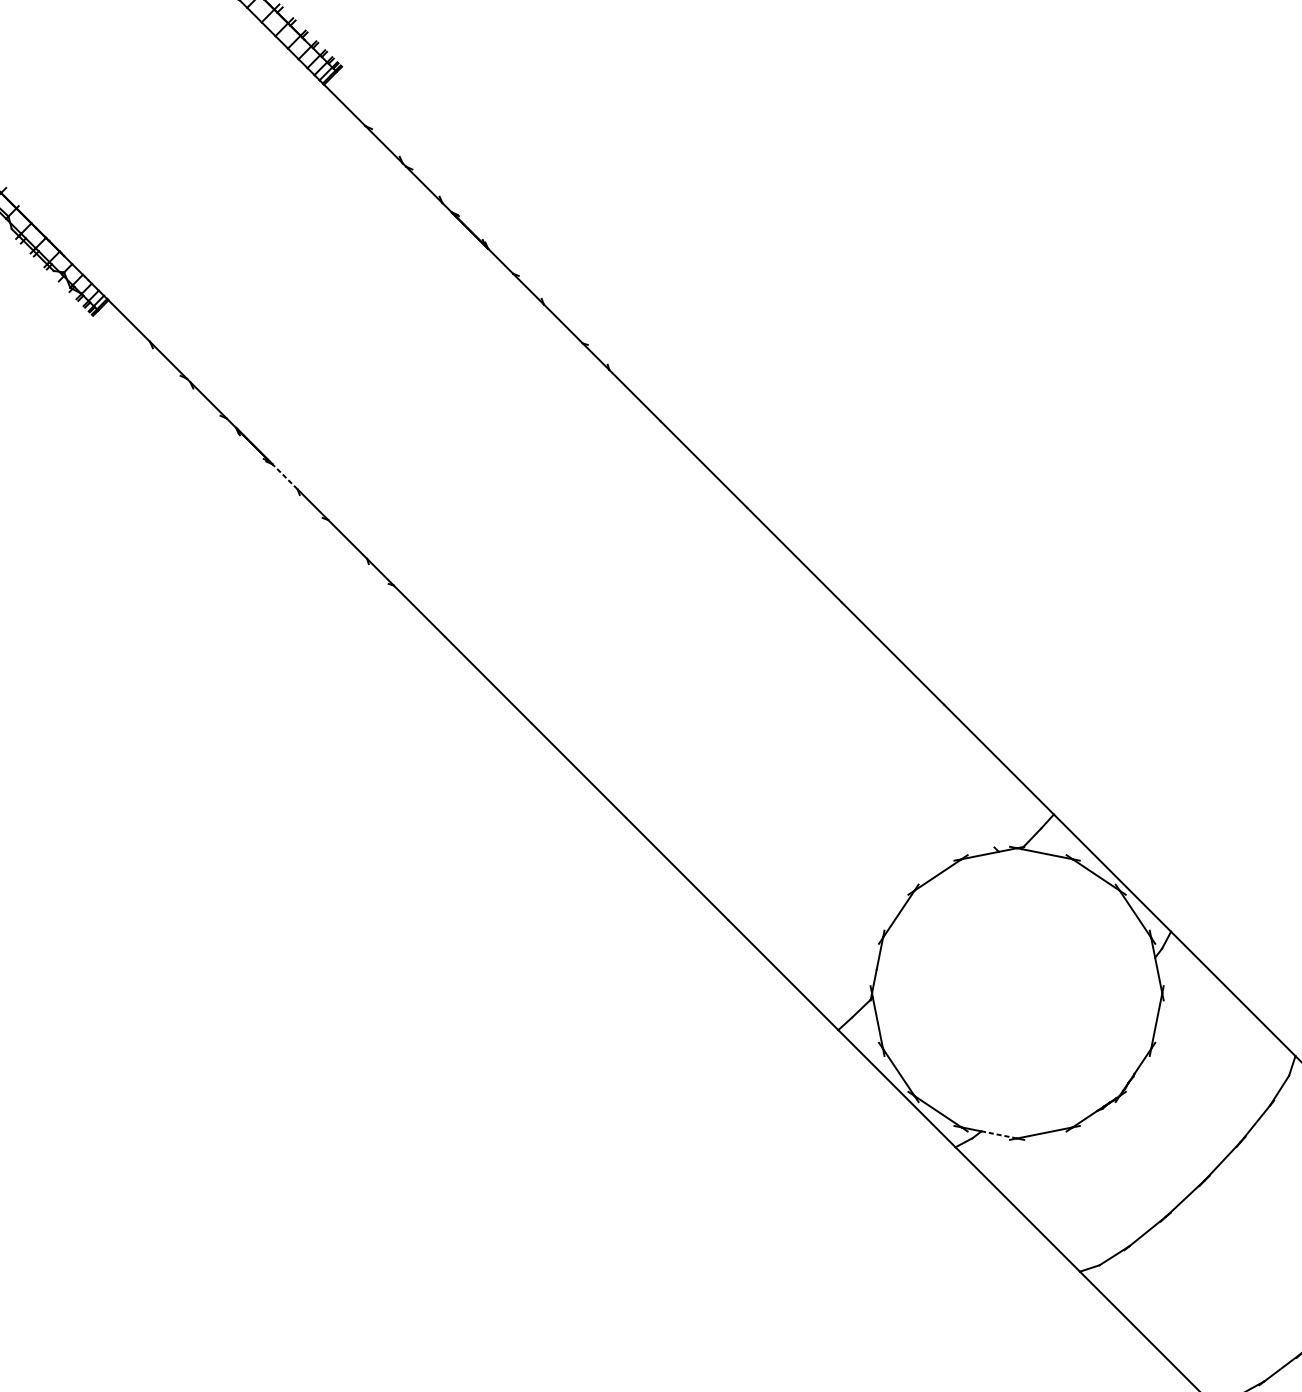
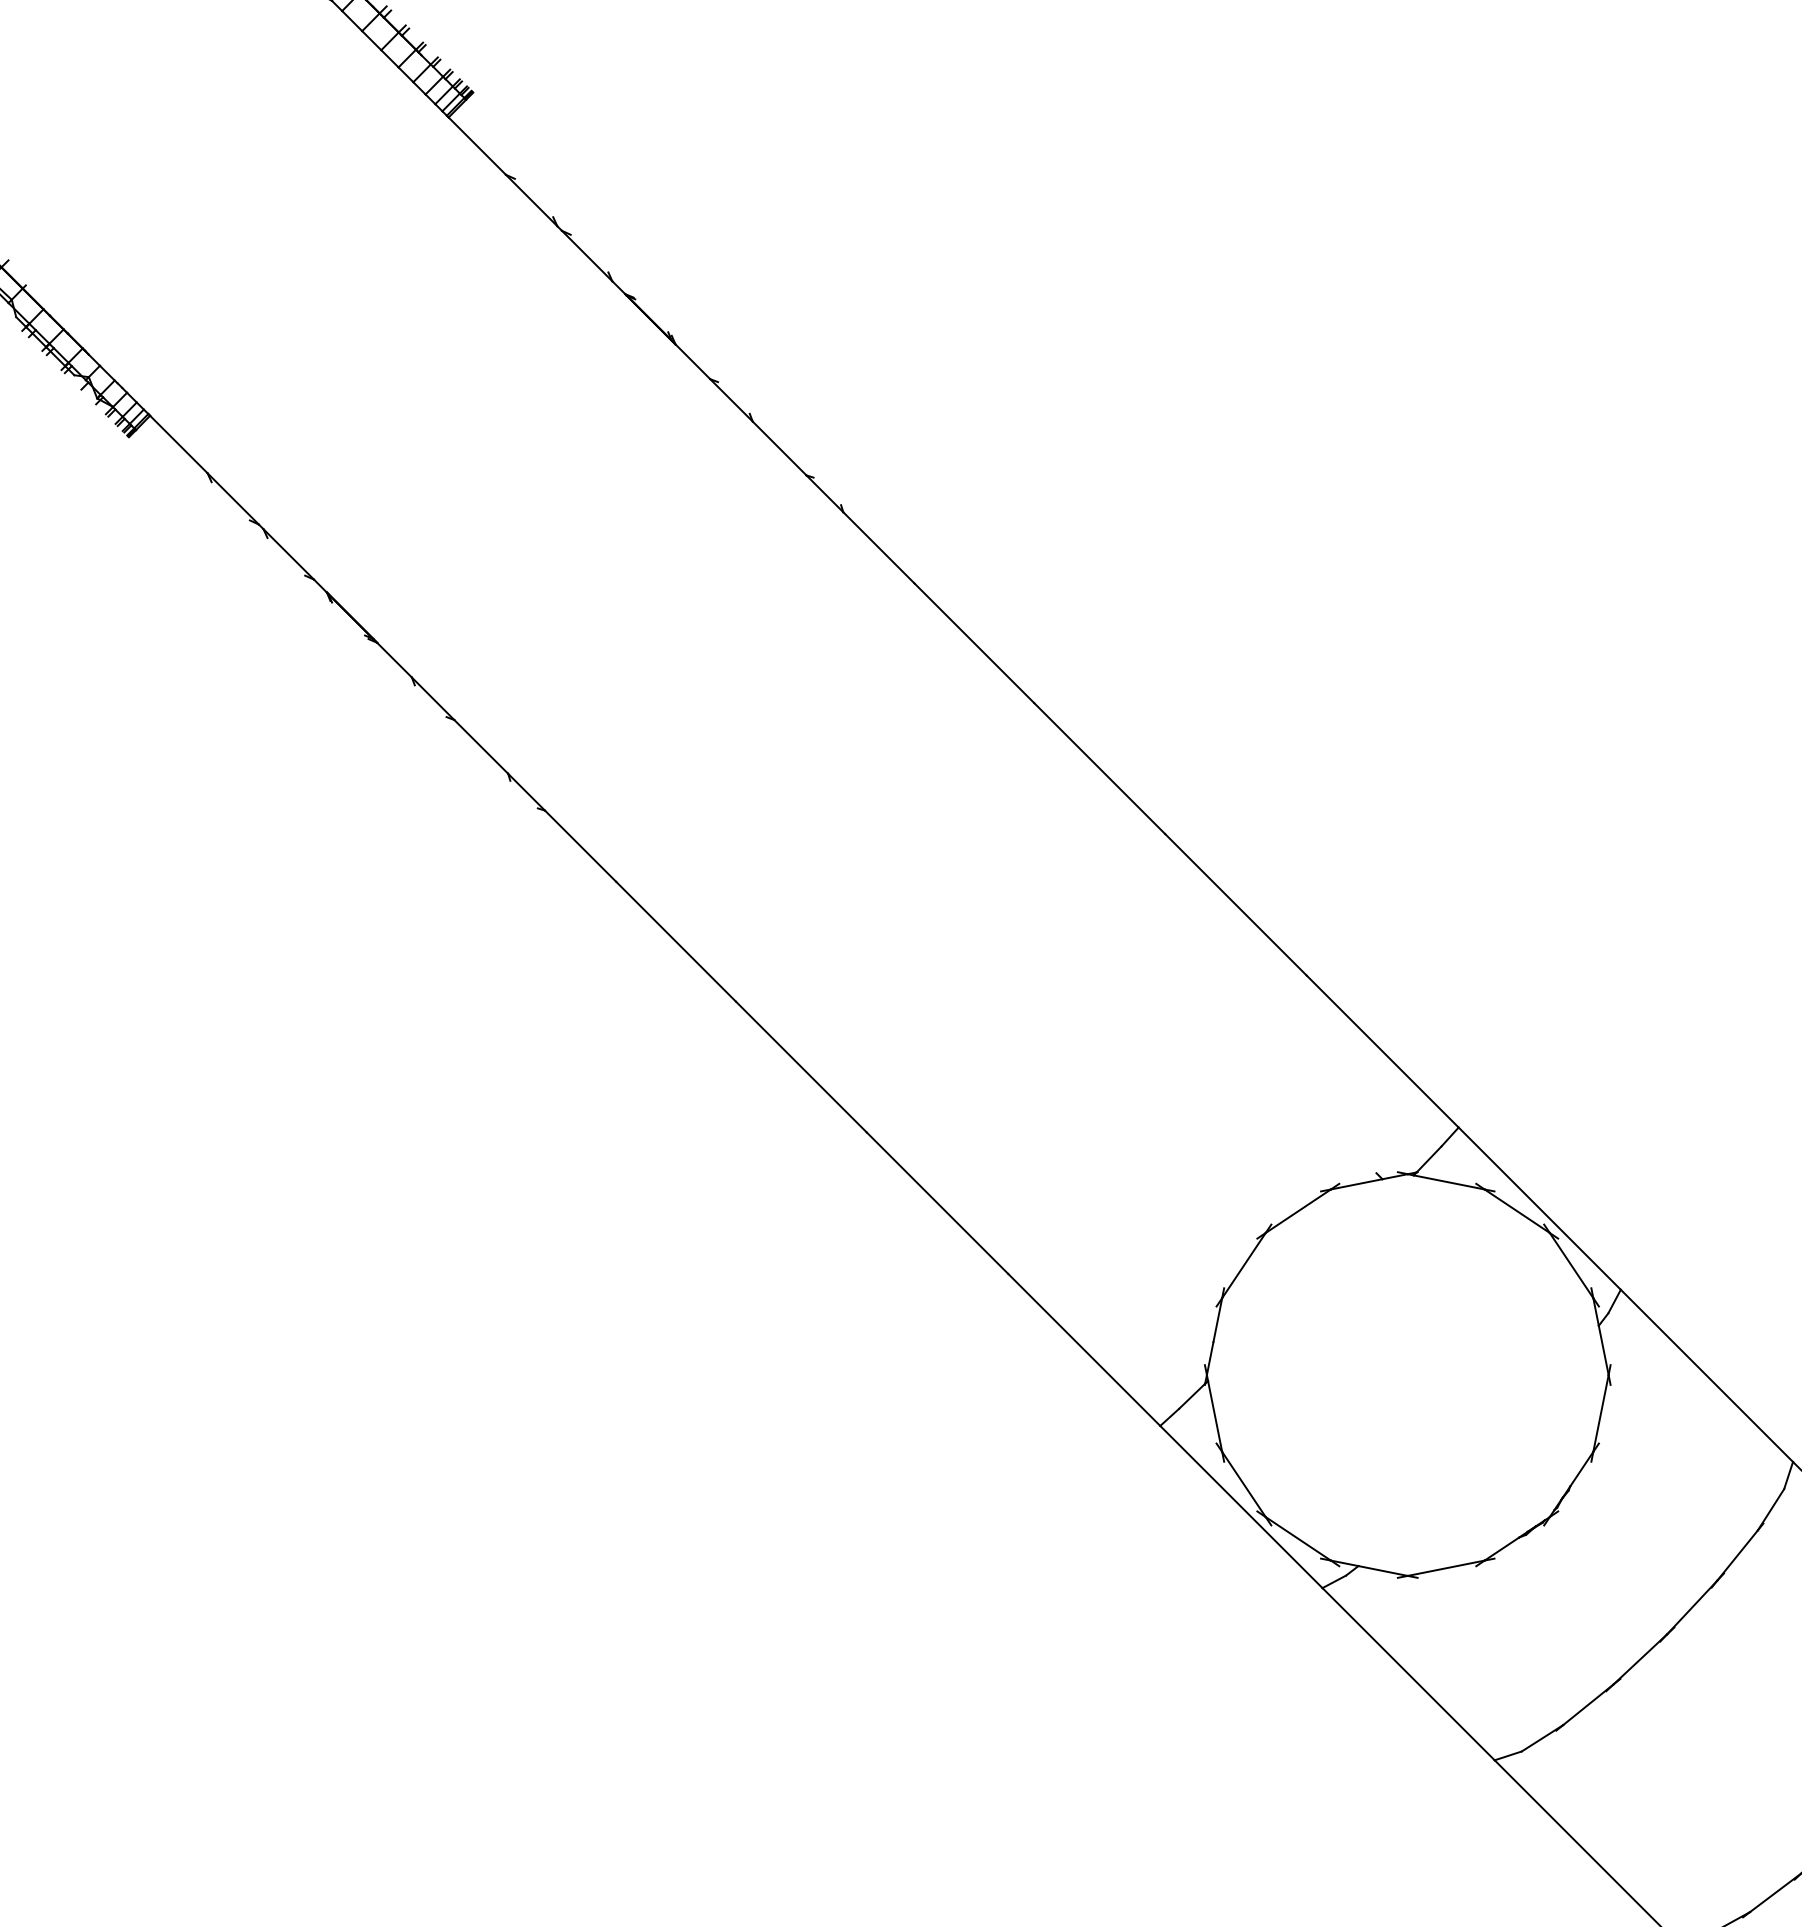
line: (283, 474) -> (392, 657), dashed -> solid
line: (998, 1134) -> (1382, 1570), dashed -> solid

